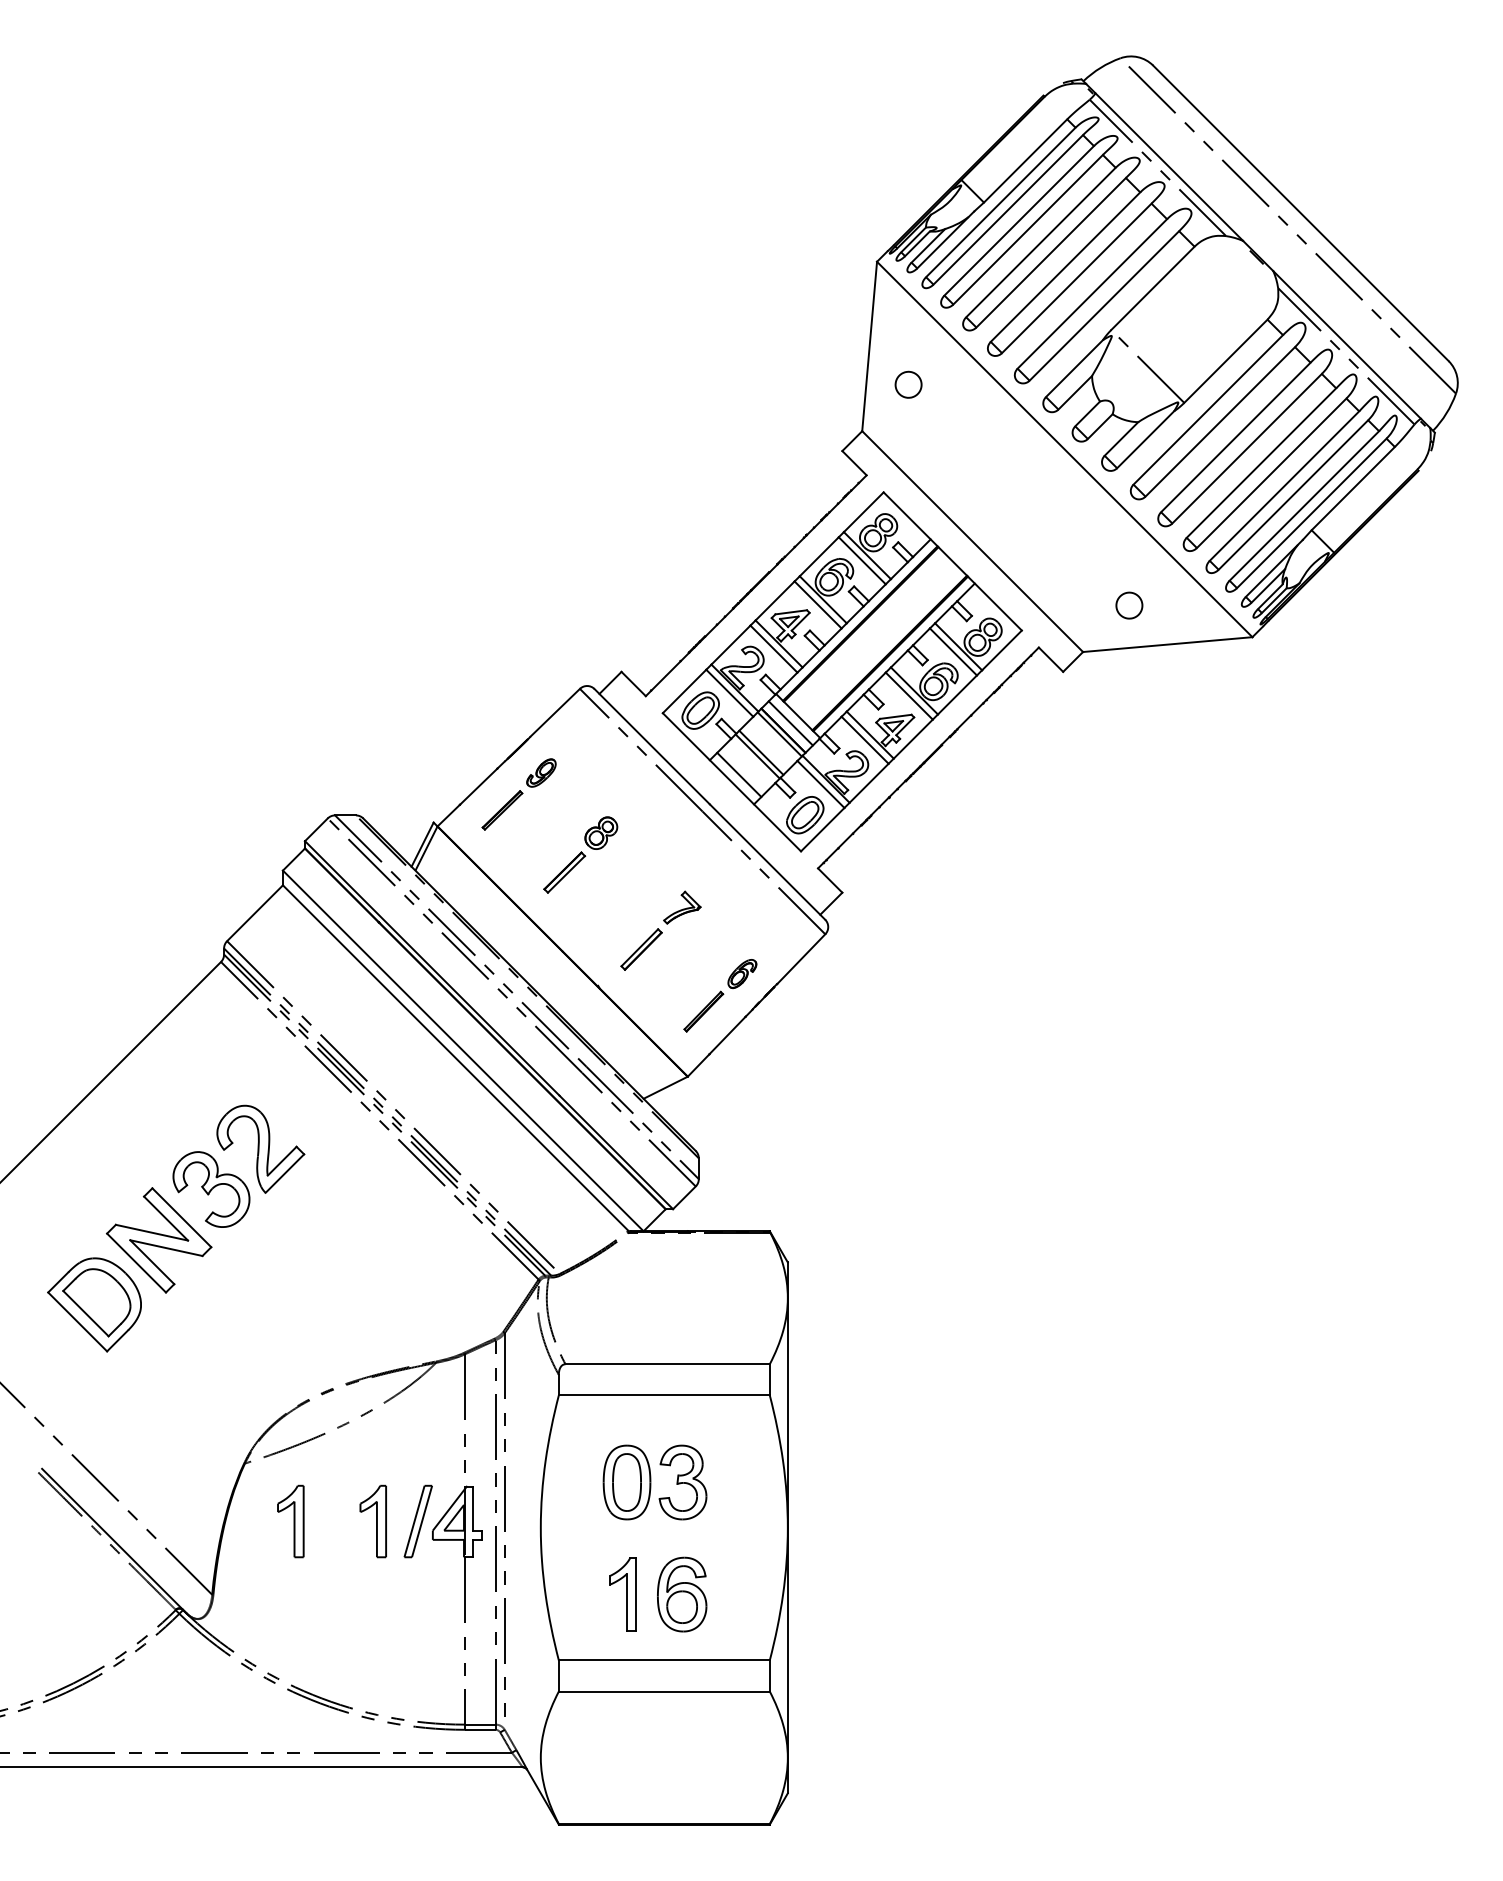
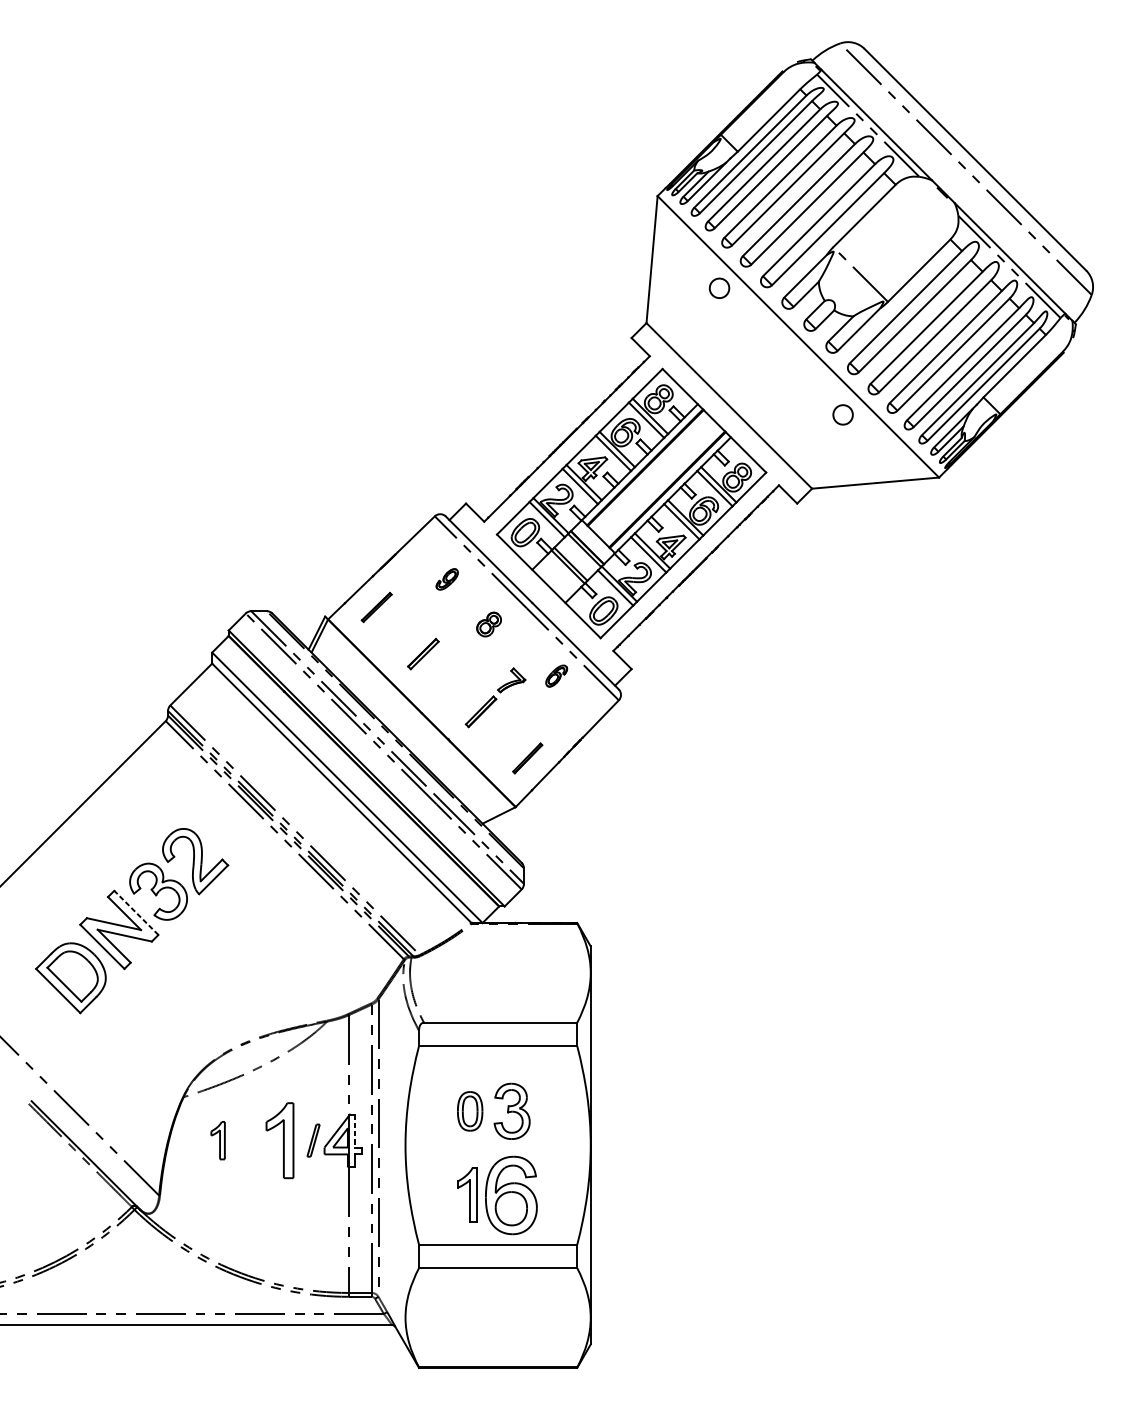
part: (908, 384) -> (719, 288), moved
part: (1129, 605) -> (843, 414), moved
line: (790, 723) -> (592, 542), removed
part: (541, 772) -> (447, 579), moved
line: (739, 774) -> (554, 580), removed
part: (601, 832) -> (489, 624), moved
part: (742, 974) -> (556, 676), moved
line: (181, 1217) -> (136, 912), solid -> dashed
part: (626, 1482) -> (469, 1111), size x0.7
line: (473, 1508) -> (355, 1130), solid -> dashed
part: (290, 1521) -> (217, 1140), size x0.7
part: (372, 1521) -> (279, 1140), size x1.4
part: (417, 1521) -> (313, 1140), size x0.6
part: (682, 1594) -> (511, 1195), size x1.4

